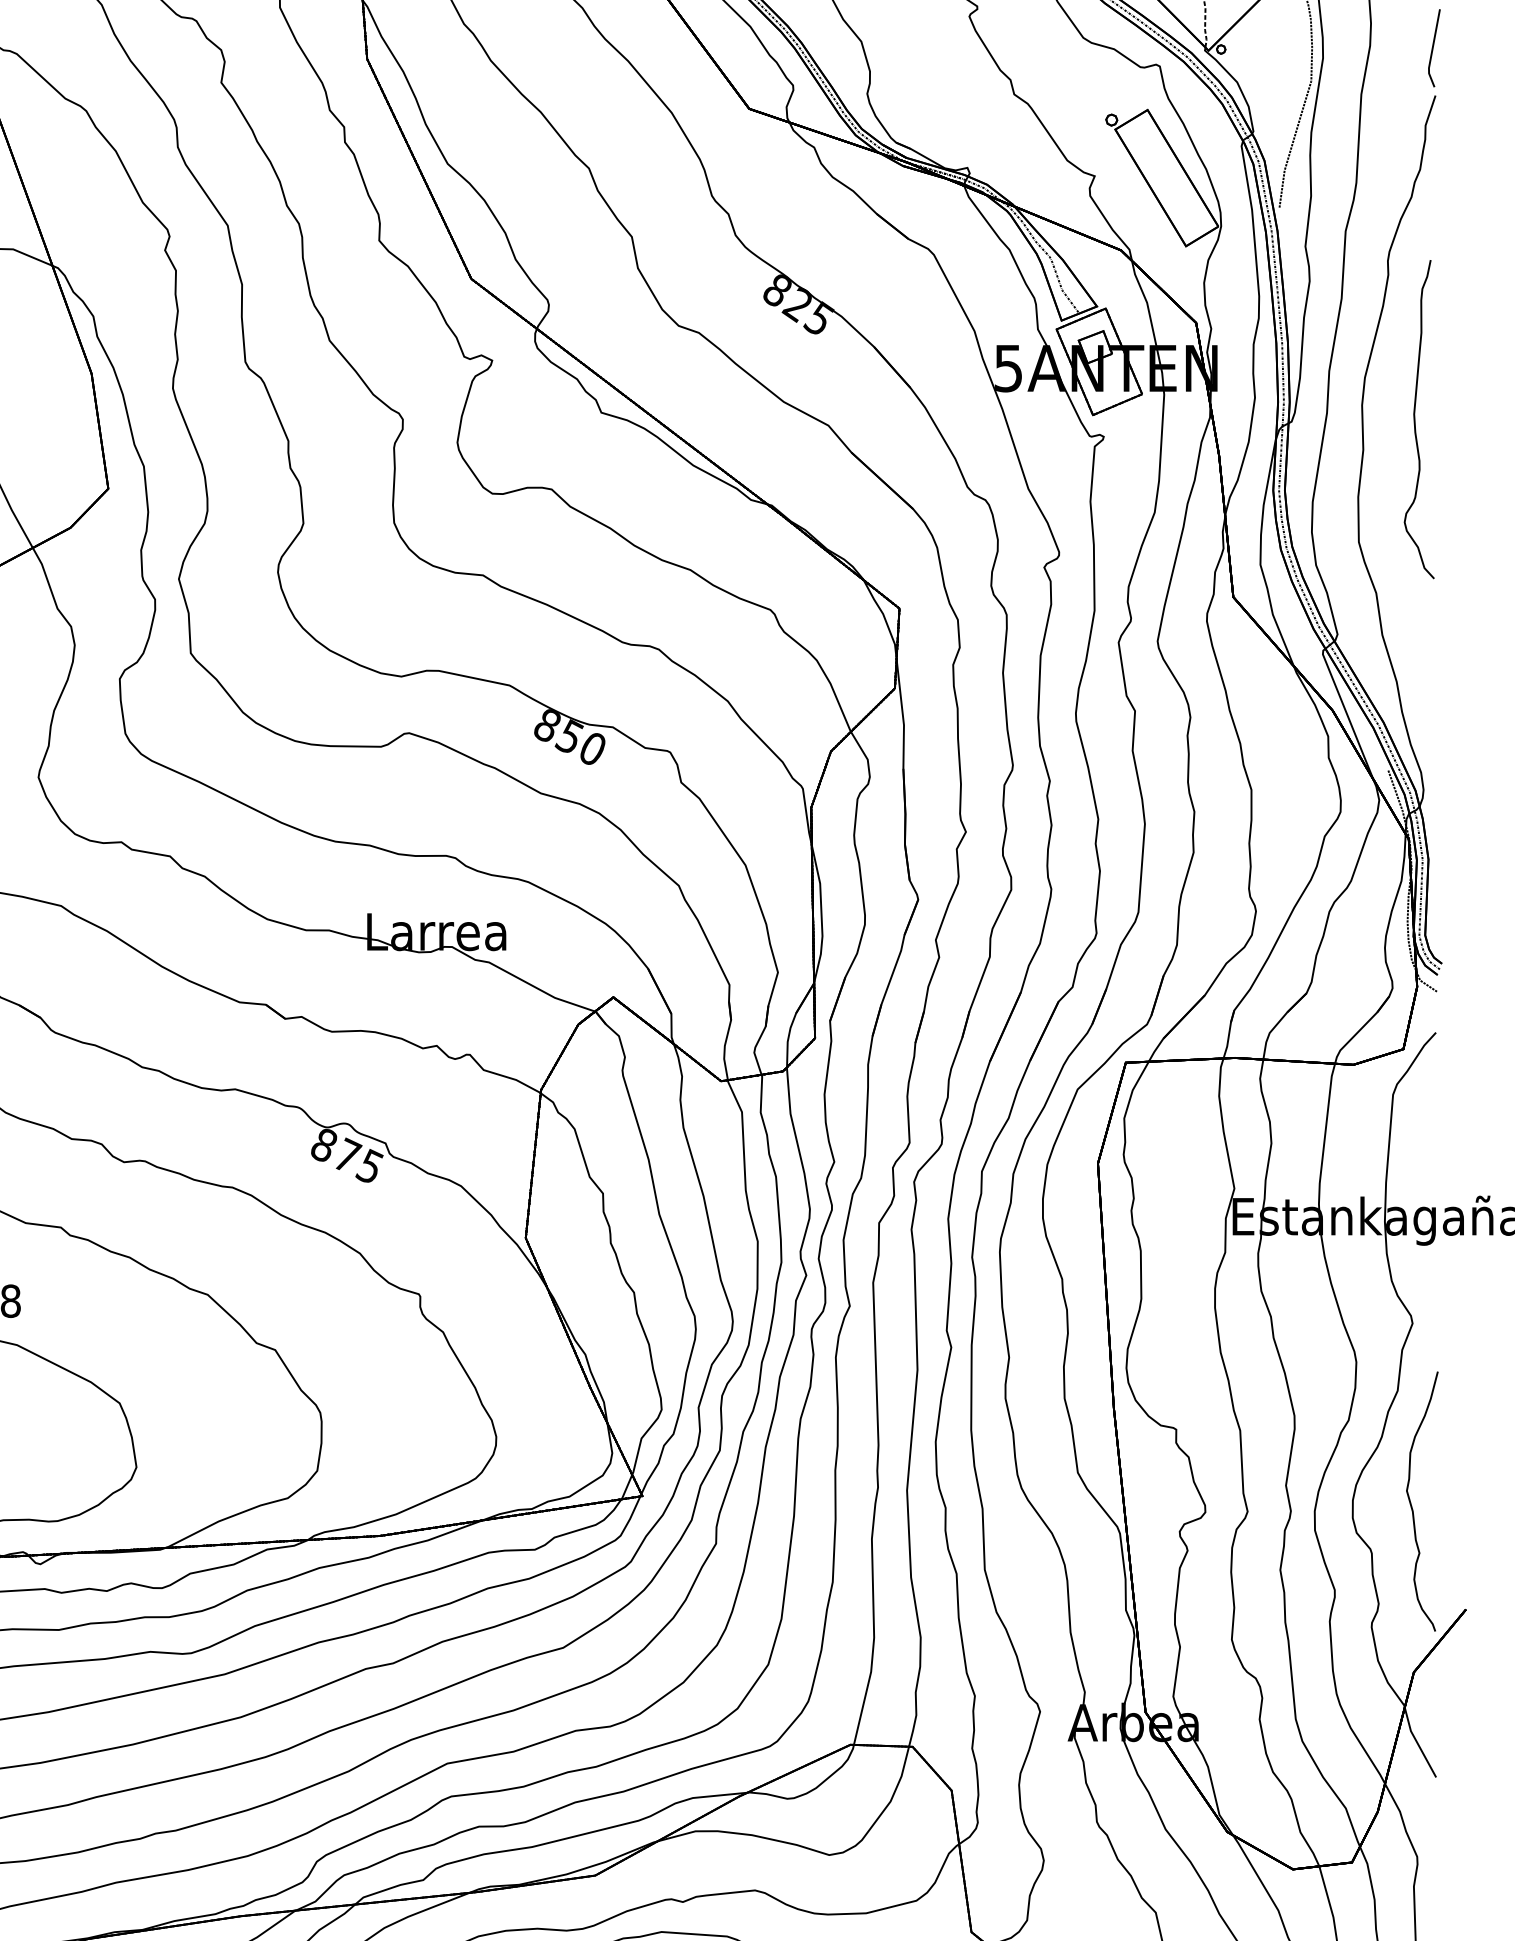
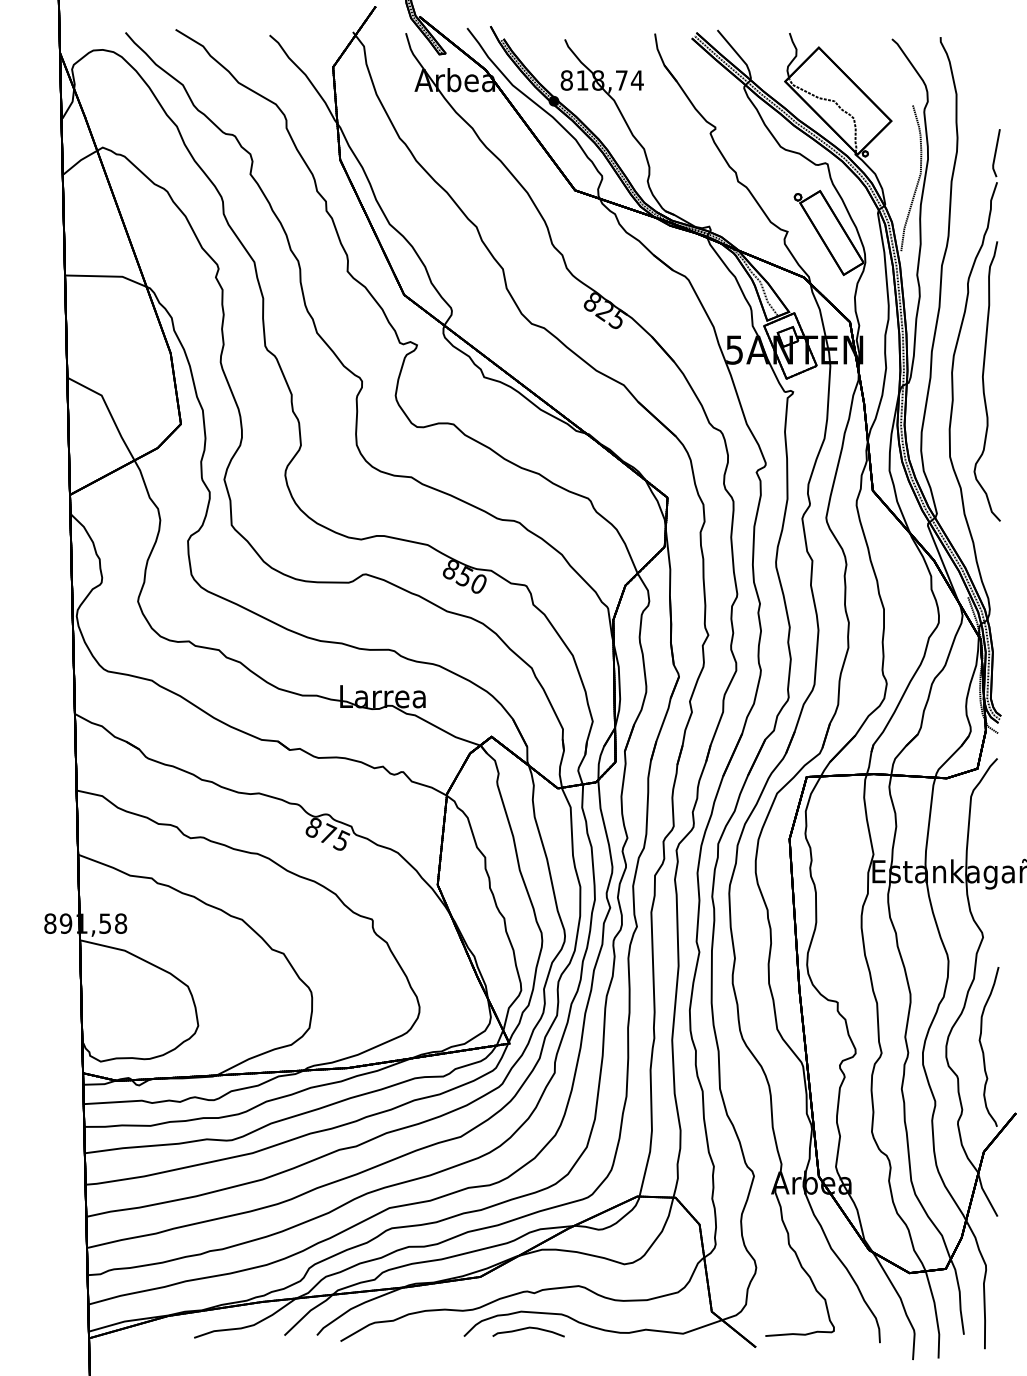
part: (1418, 419) -> (986, 381), size x1.43

